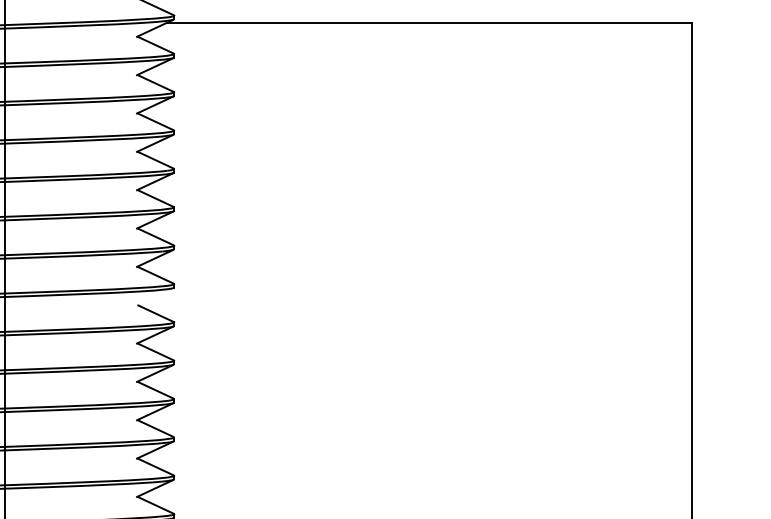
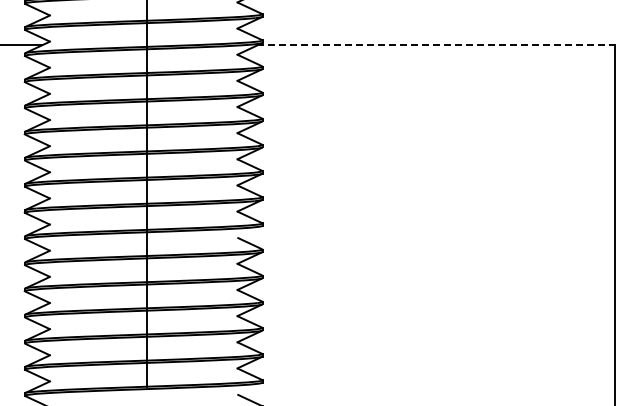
line: (429, 23) -> (436, 45), solid -> dashed

